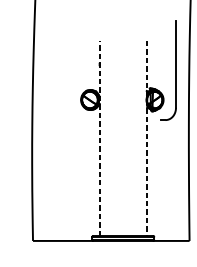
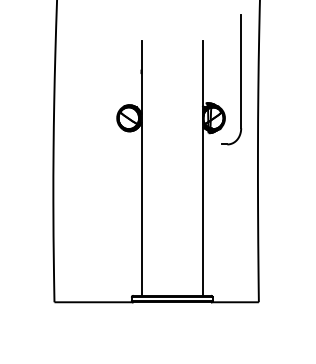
line: (99, 137) -> (141, 167), dashed -> solid
line: (146, 138) -> (202, 168), dashed -> solid

